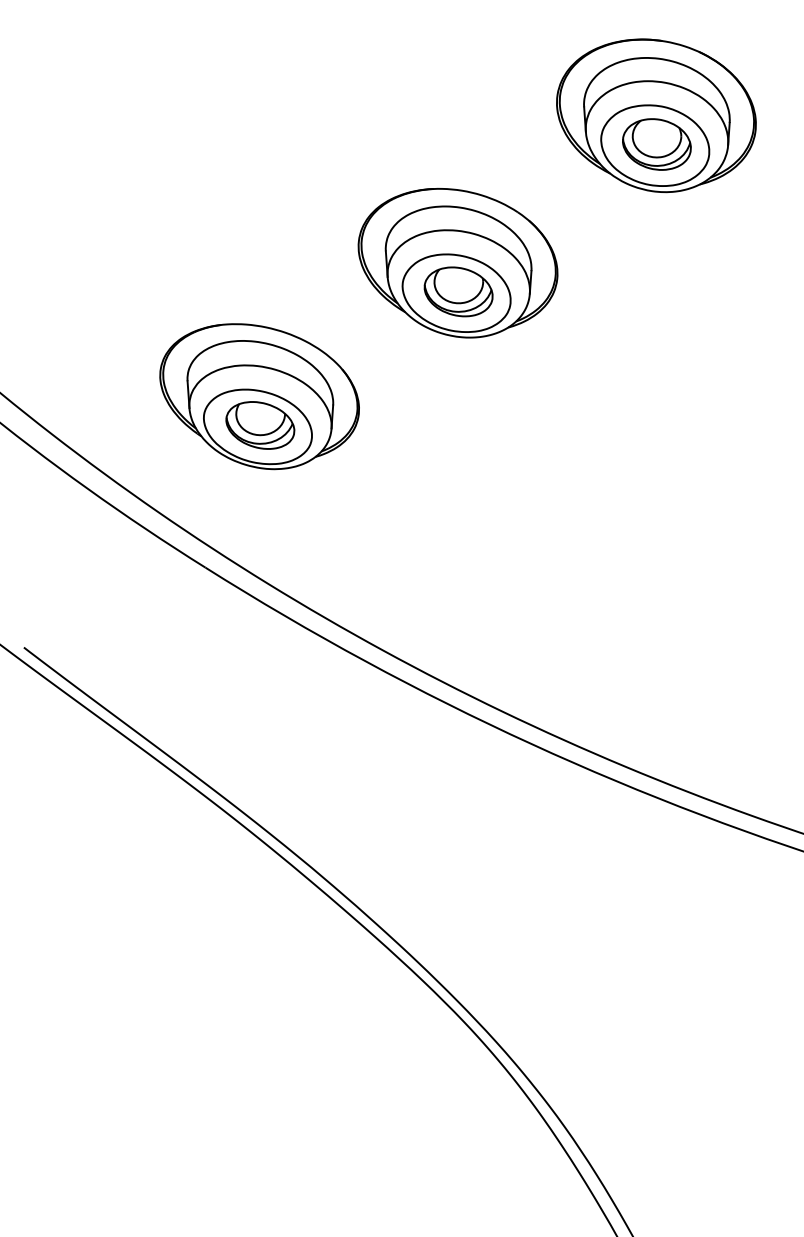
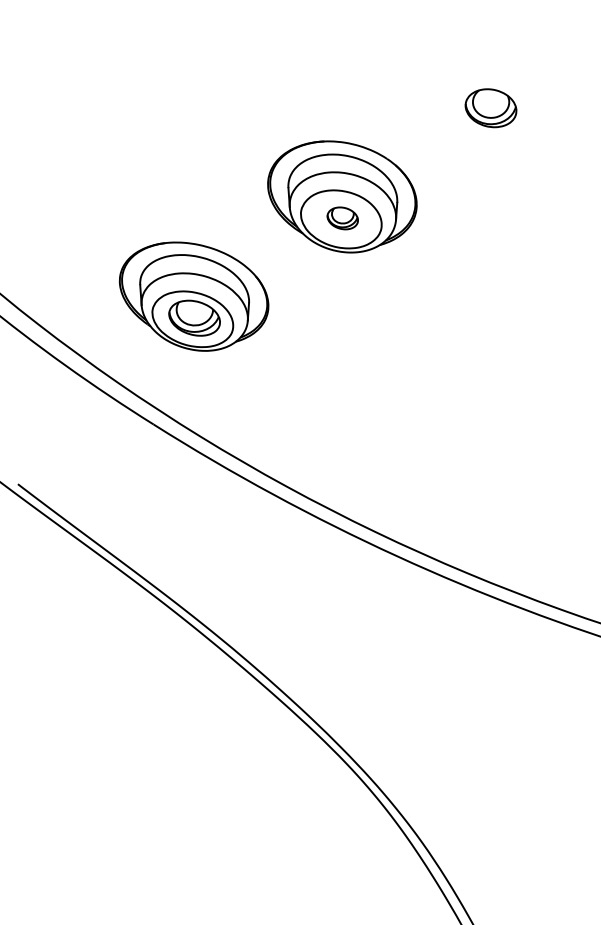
part: (656, 115) -> (490, 86), removed
part: (458, 291) -> (342, 218), size x0.6

